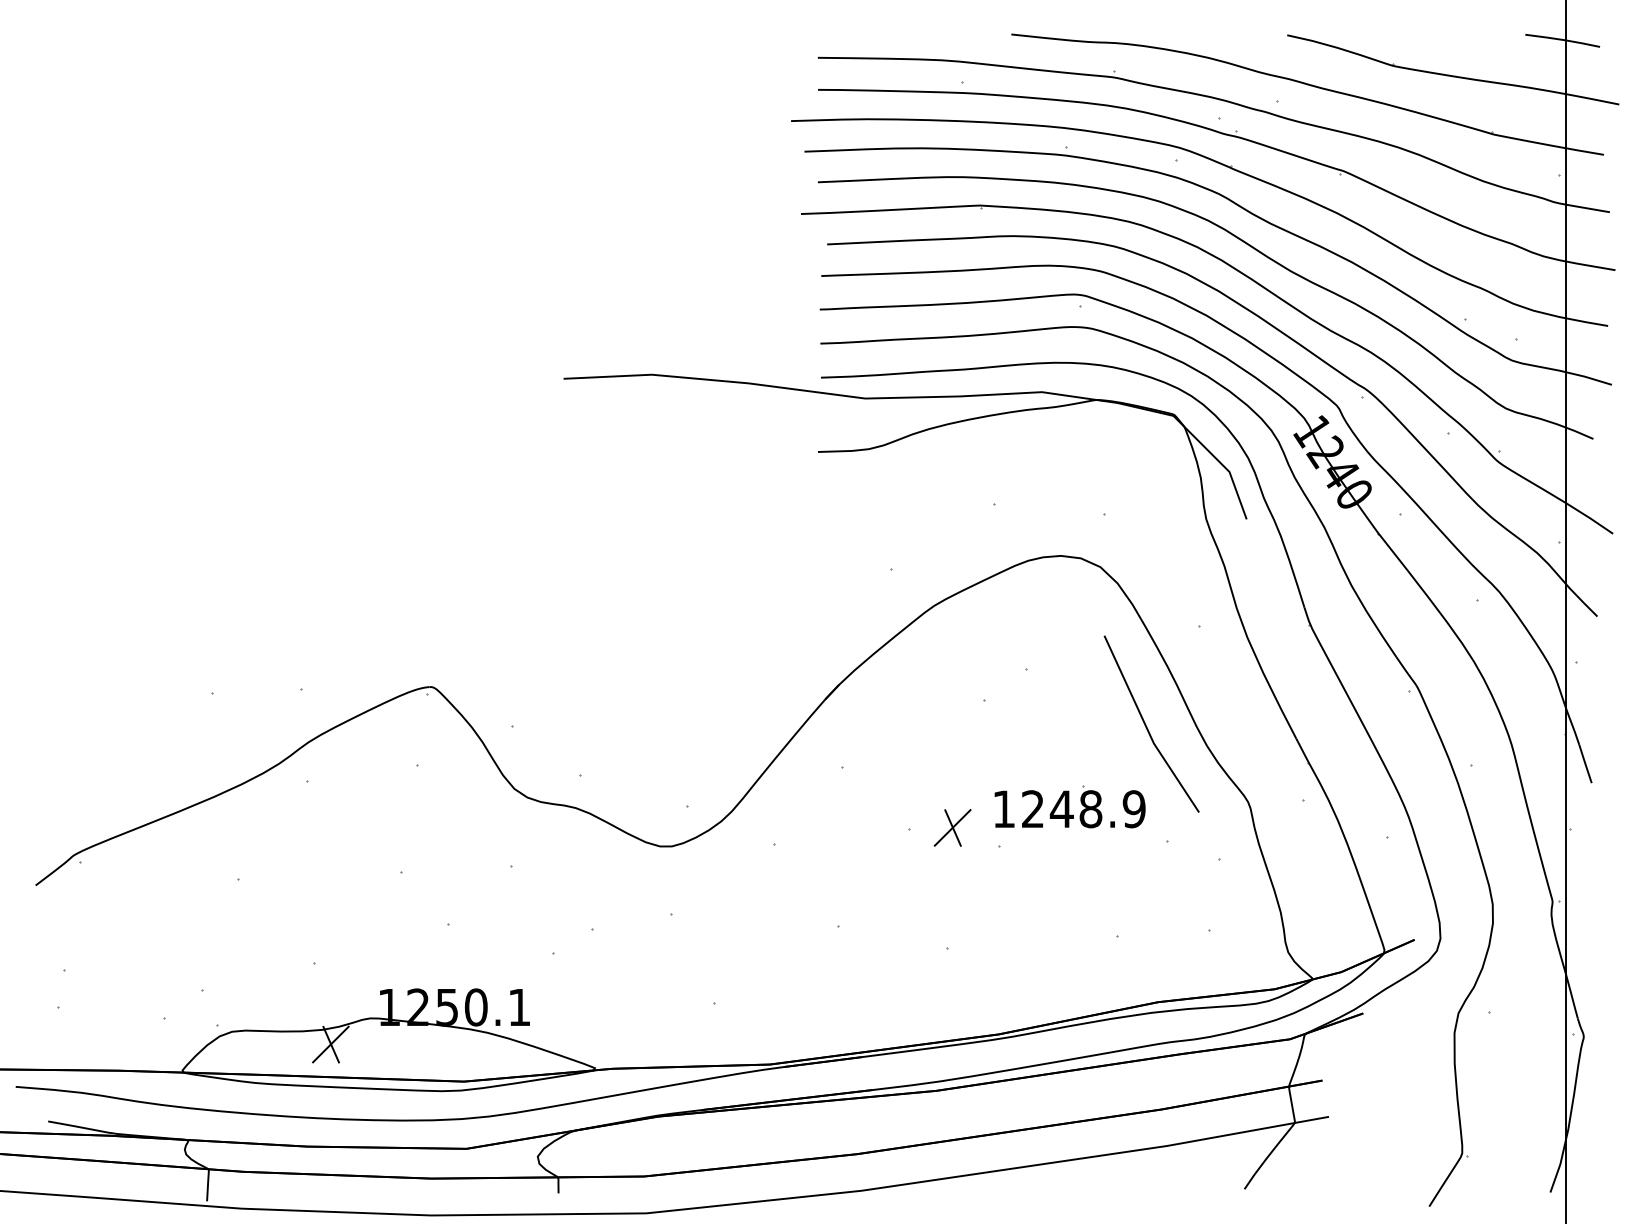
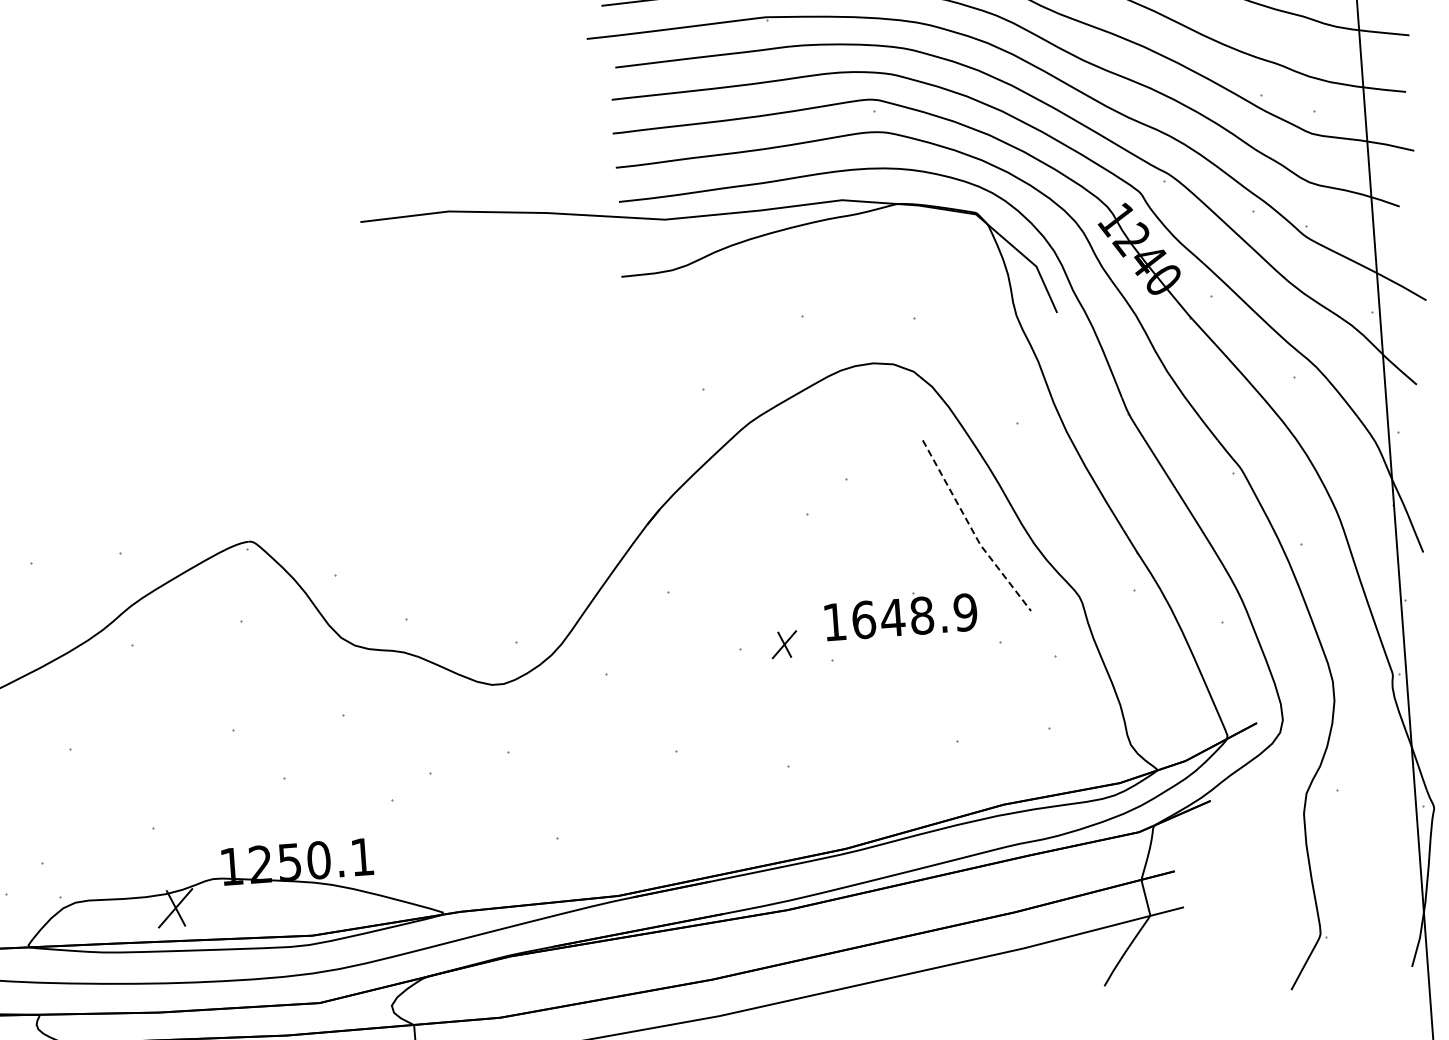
line: (1146, 728) -> (971, 530), solid -> dashed
text: (1032, 809) -> (863, 620), 1248.9 -> 1648.9
part: (952, 827) -> (784, 644), size x0.7

